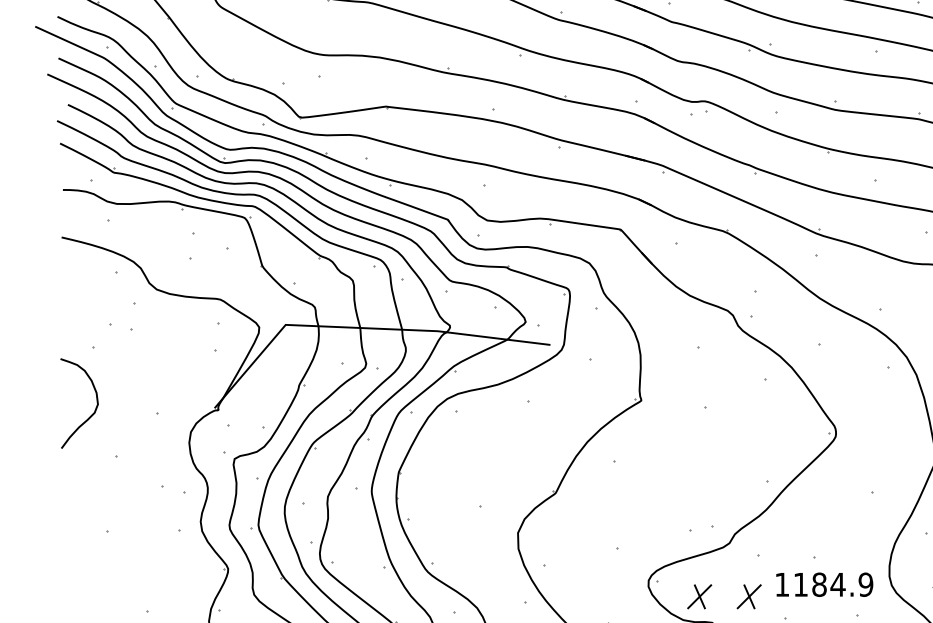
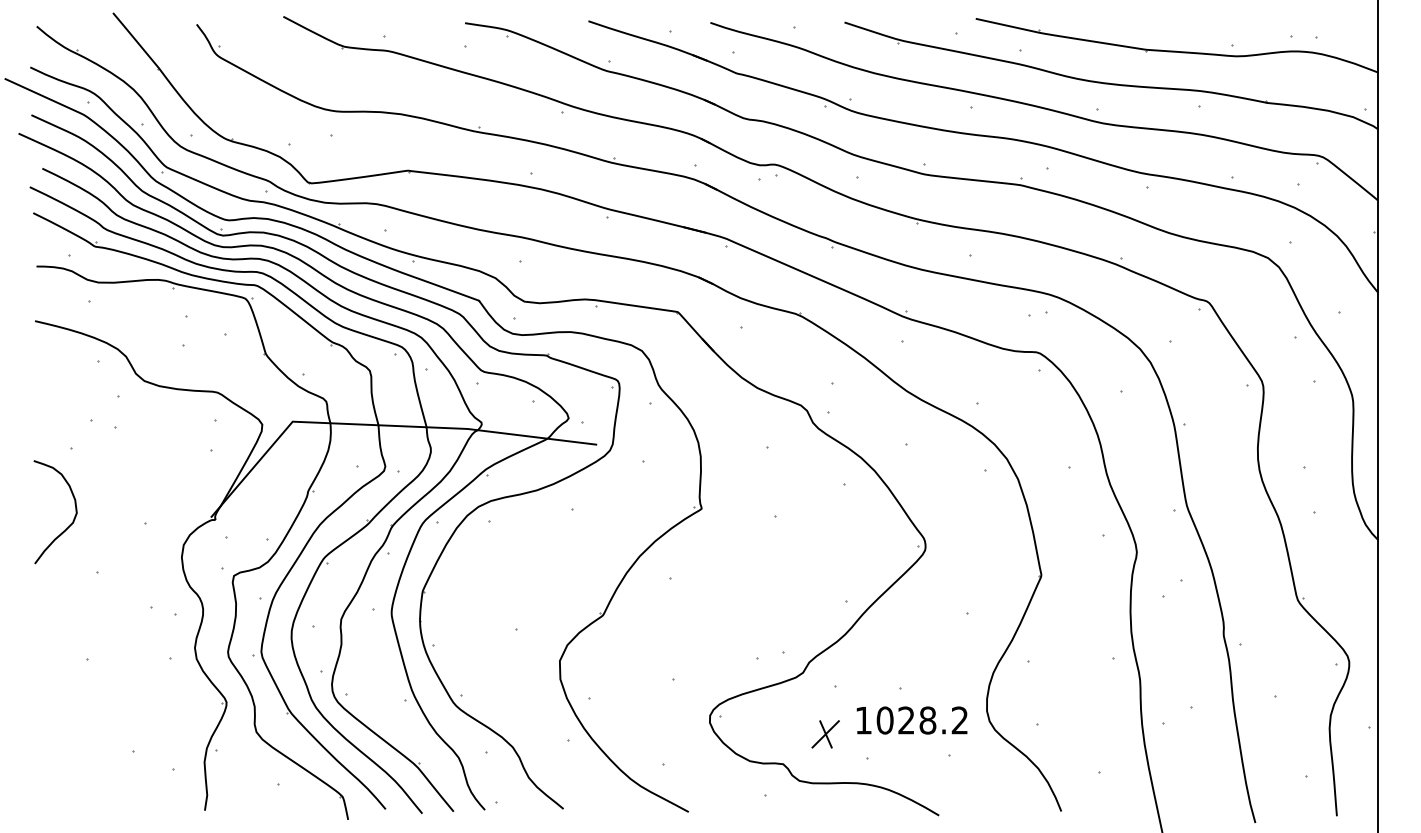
text: (833, 584) -> (922, 720), 1184.9 -> 1028.2
part: (699, 596) -> (768, 734), removed

